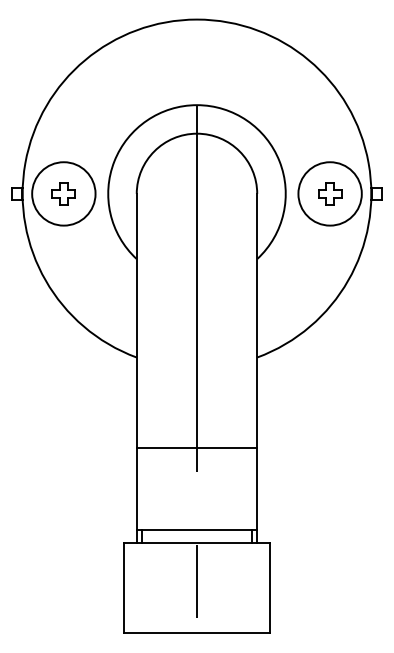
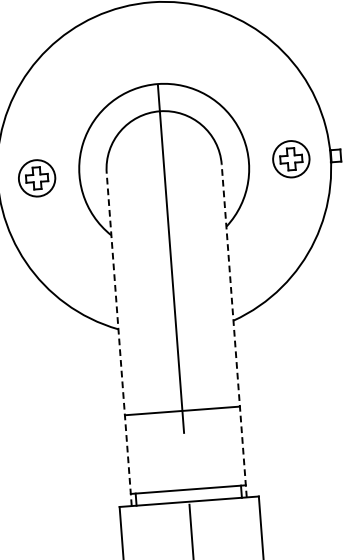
circle: (63, 193) -> (36, 177), size x0.6
circle: (329, 193) -> (290, 158), size x0.6
line: (136, 367) -> (118, 338), solid -> dashed
line: (257, 367) -> (234, 330), solid -> dashed

